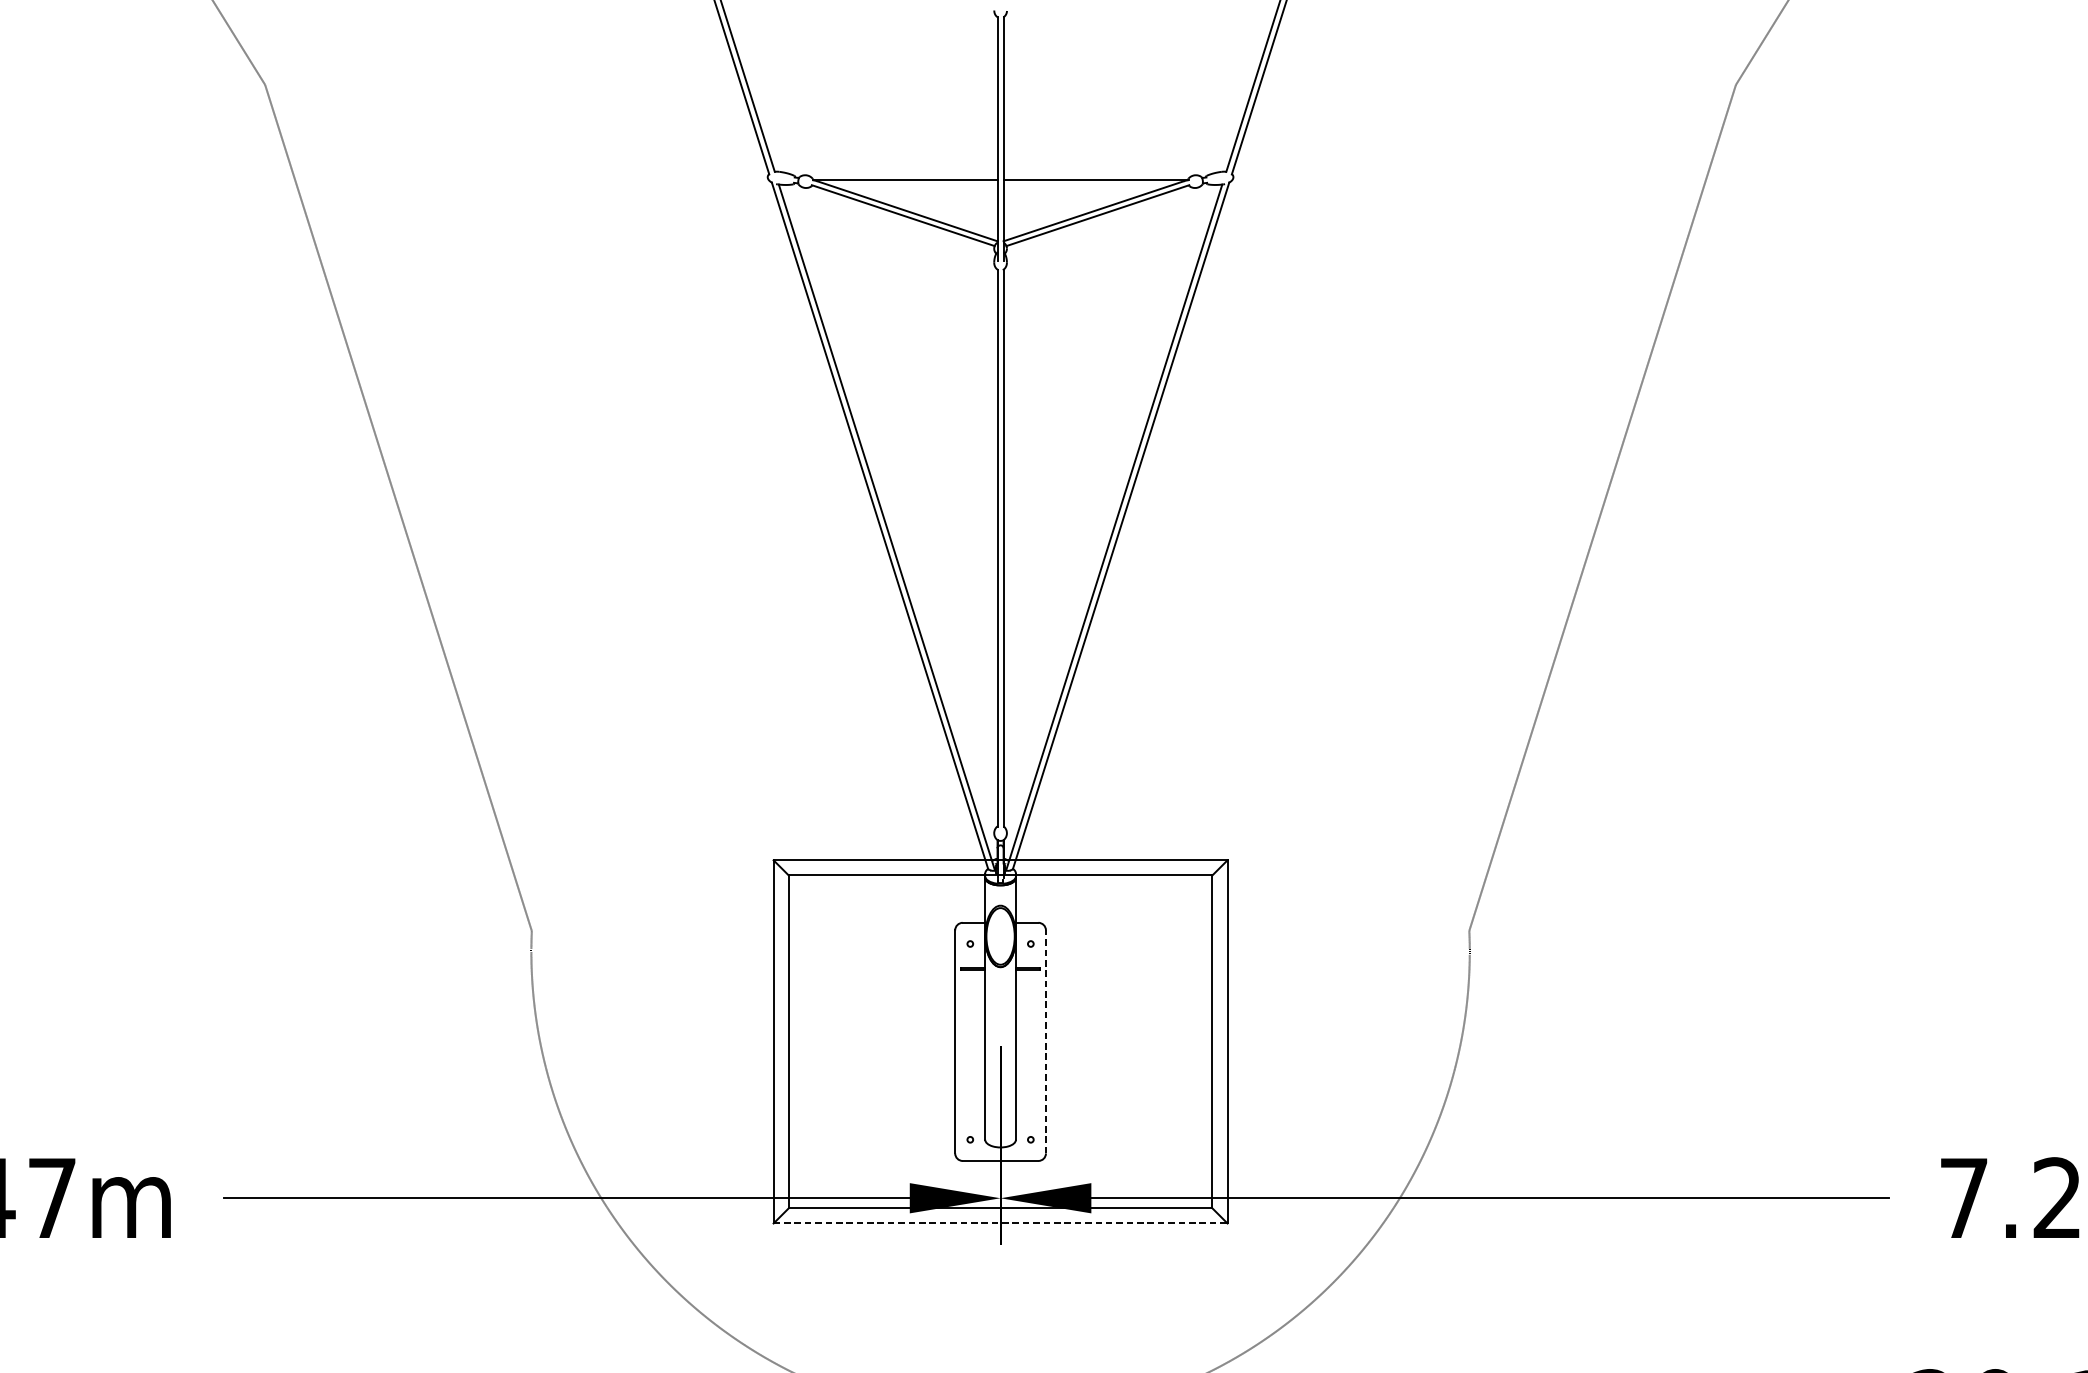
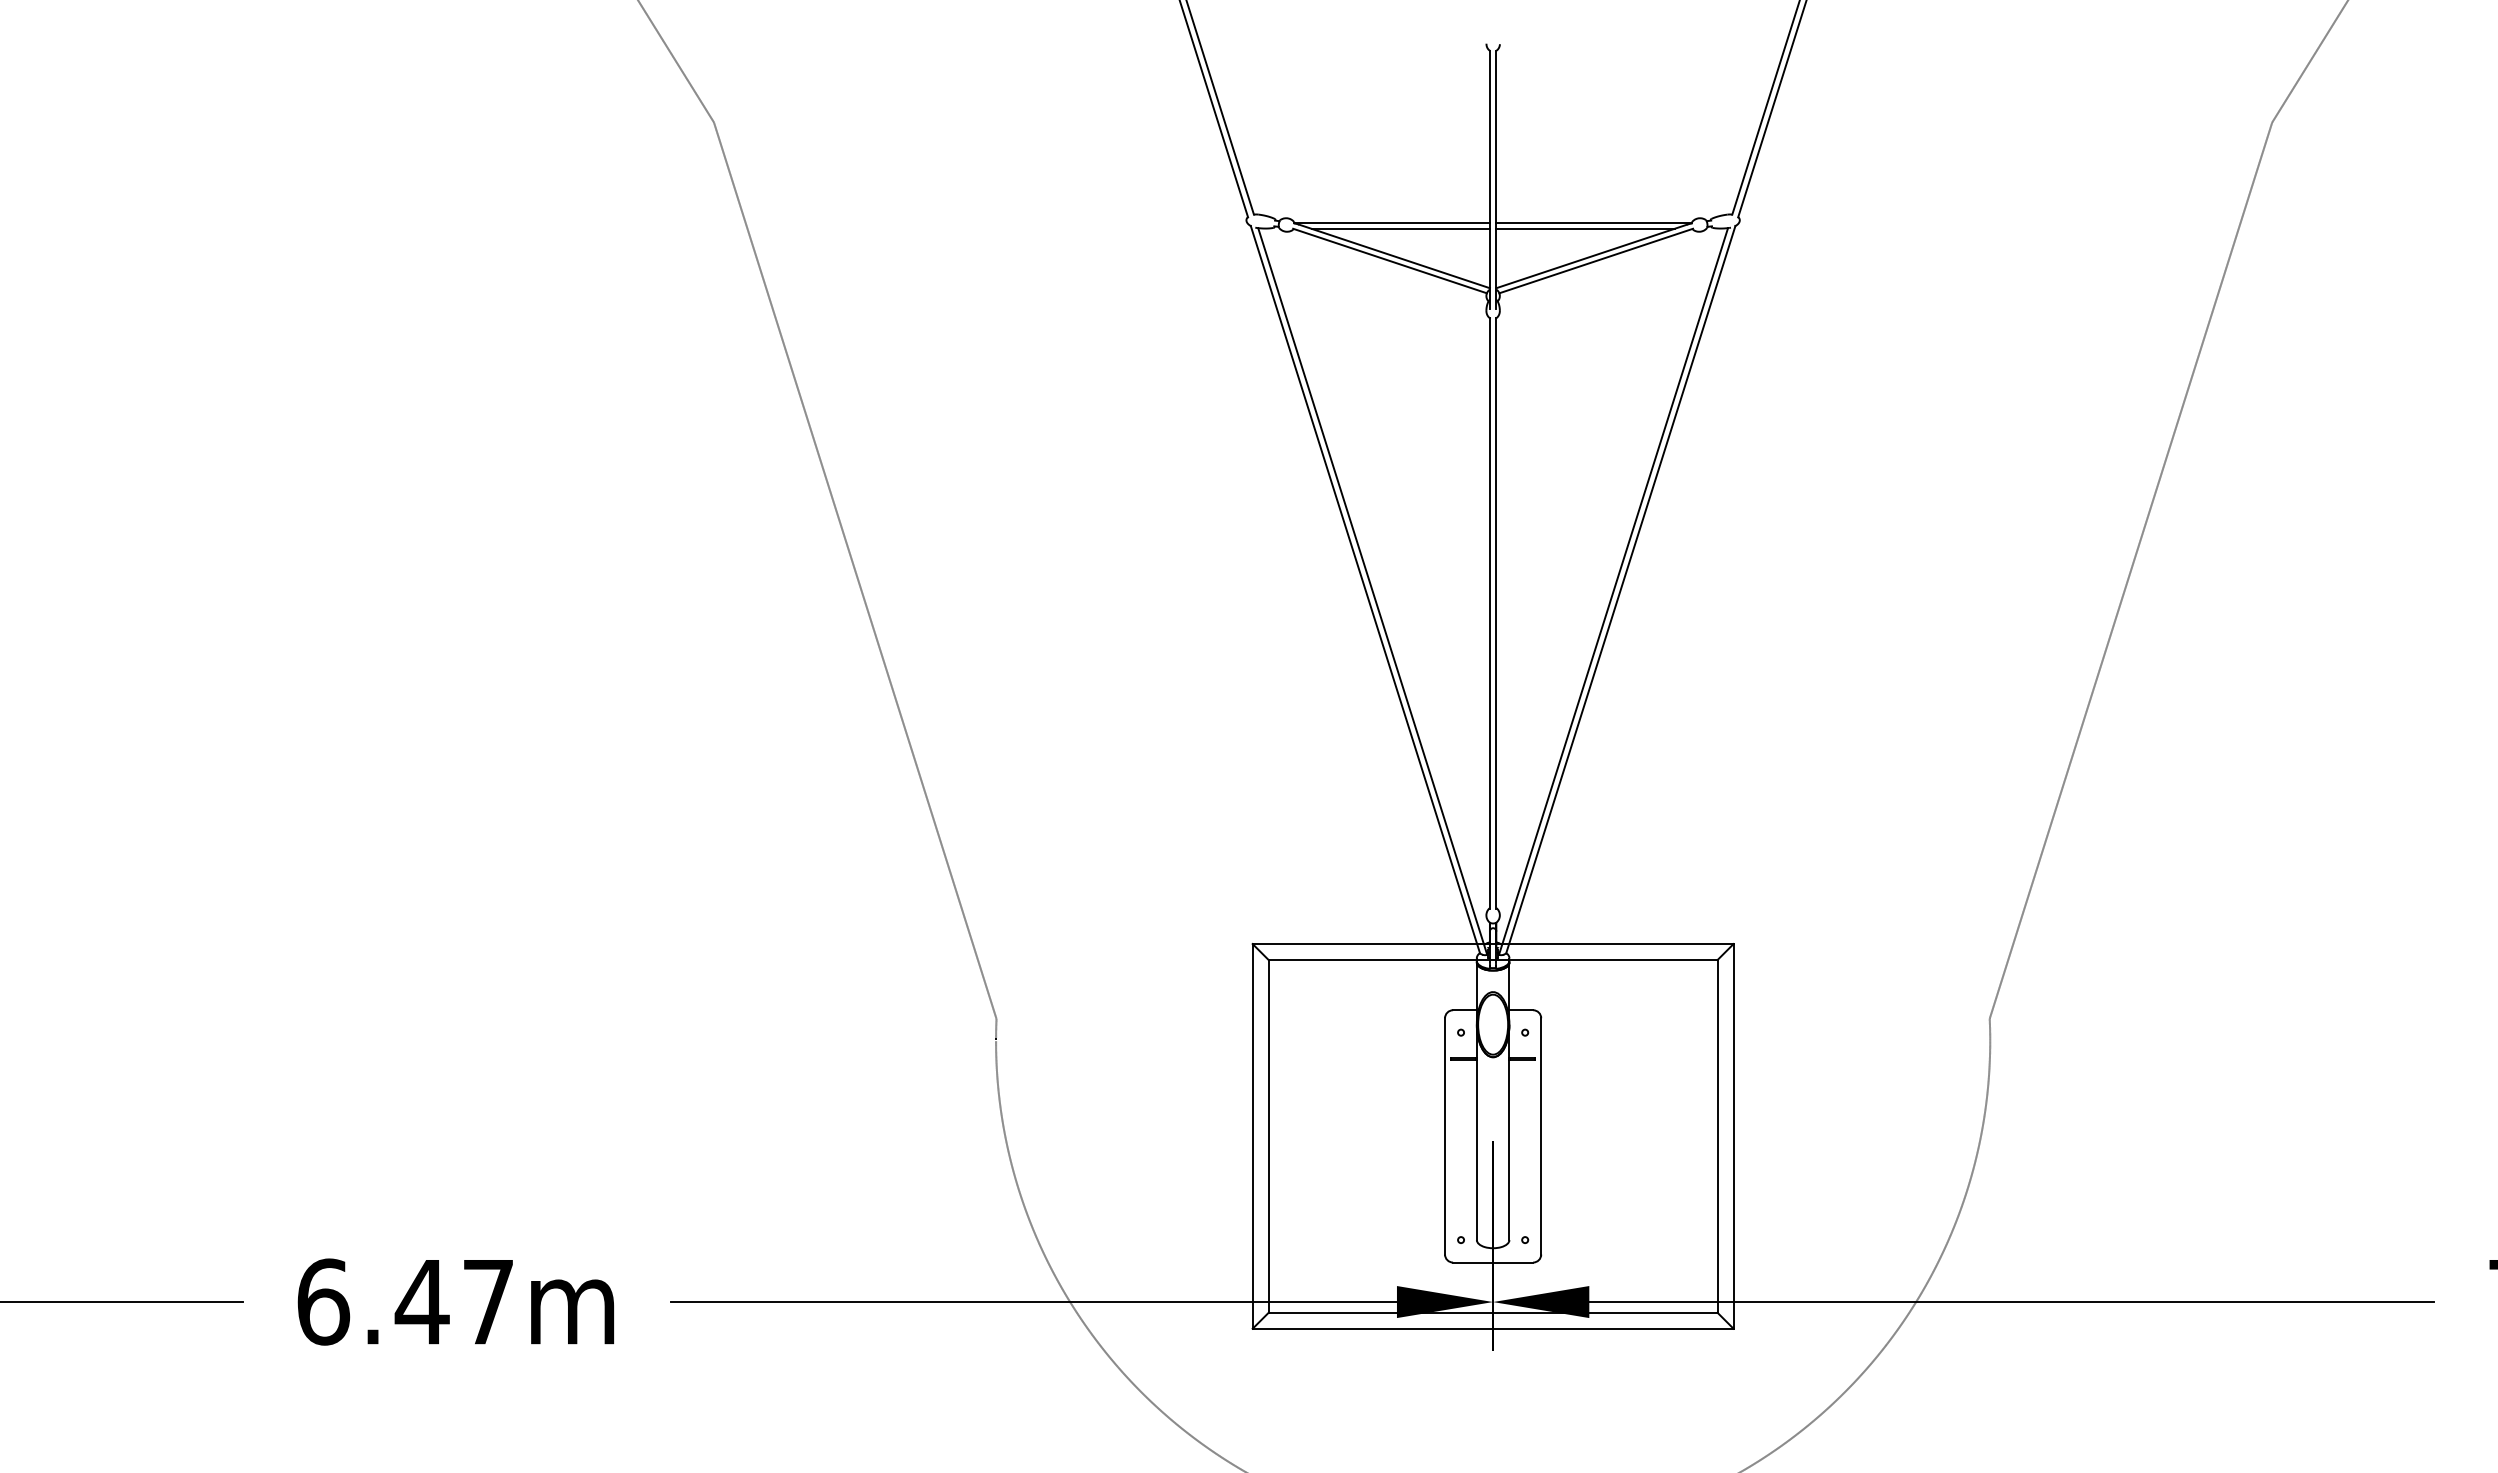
line: (913, 184) -> (1400, 228), added
line: (1087, 184) -> (1585, 228), added
line: (1046, 1041) -> (1541, 1135), dashed -> solid
line: (1000, 1223) -> (1493, 1328), dashed -> solid

